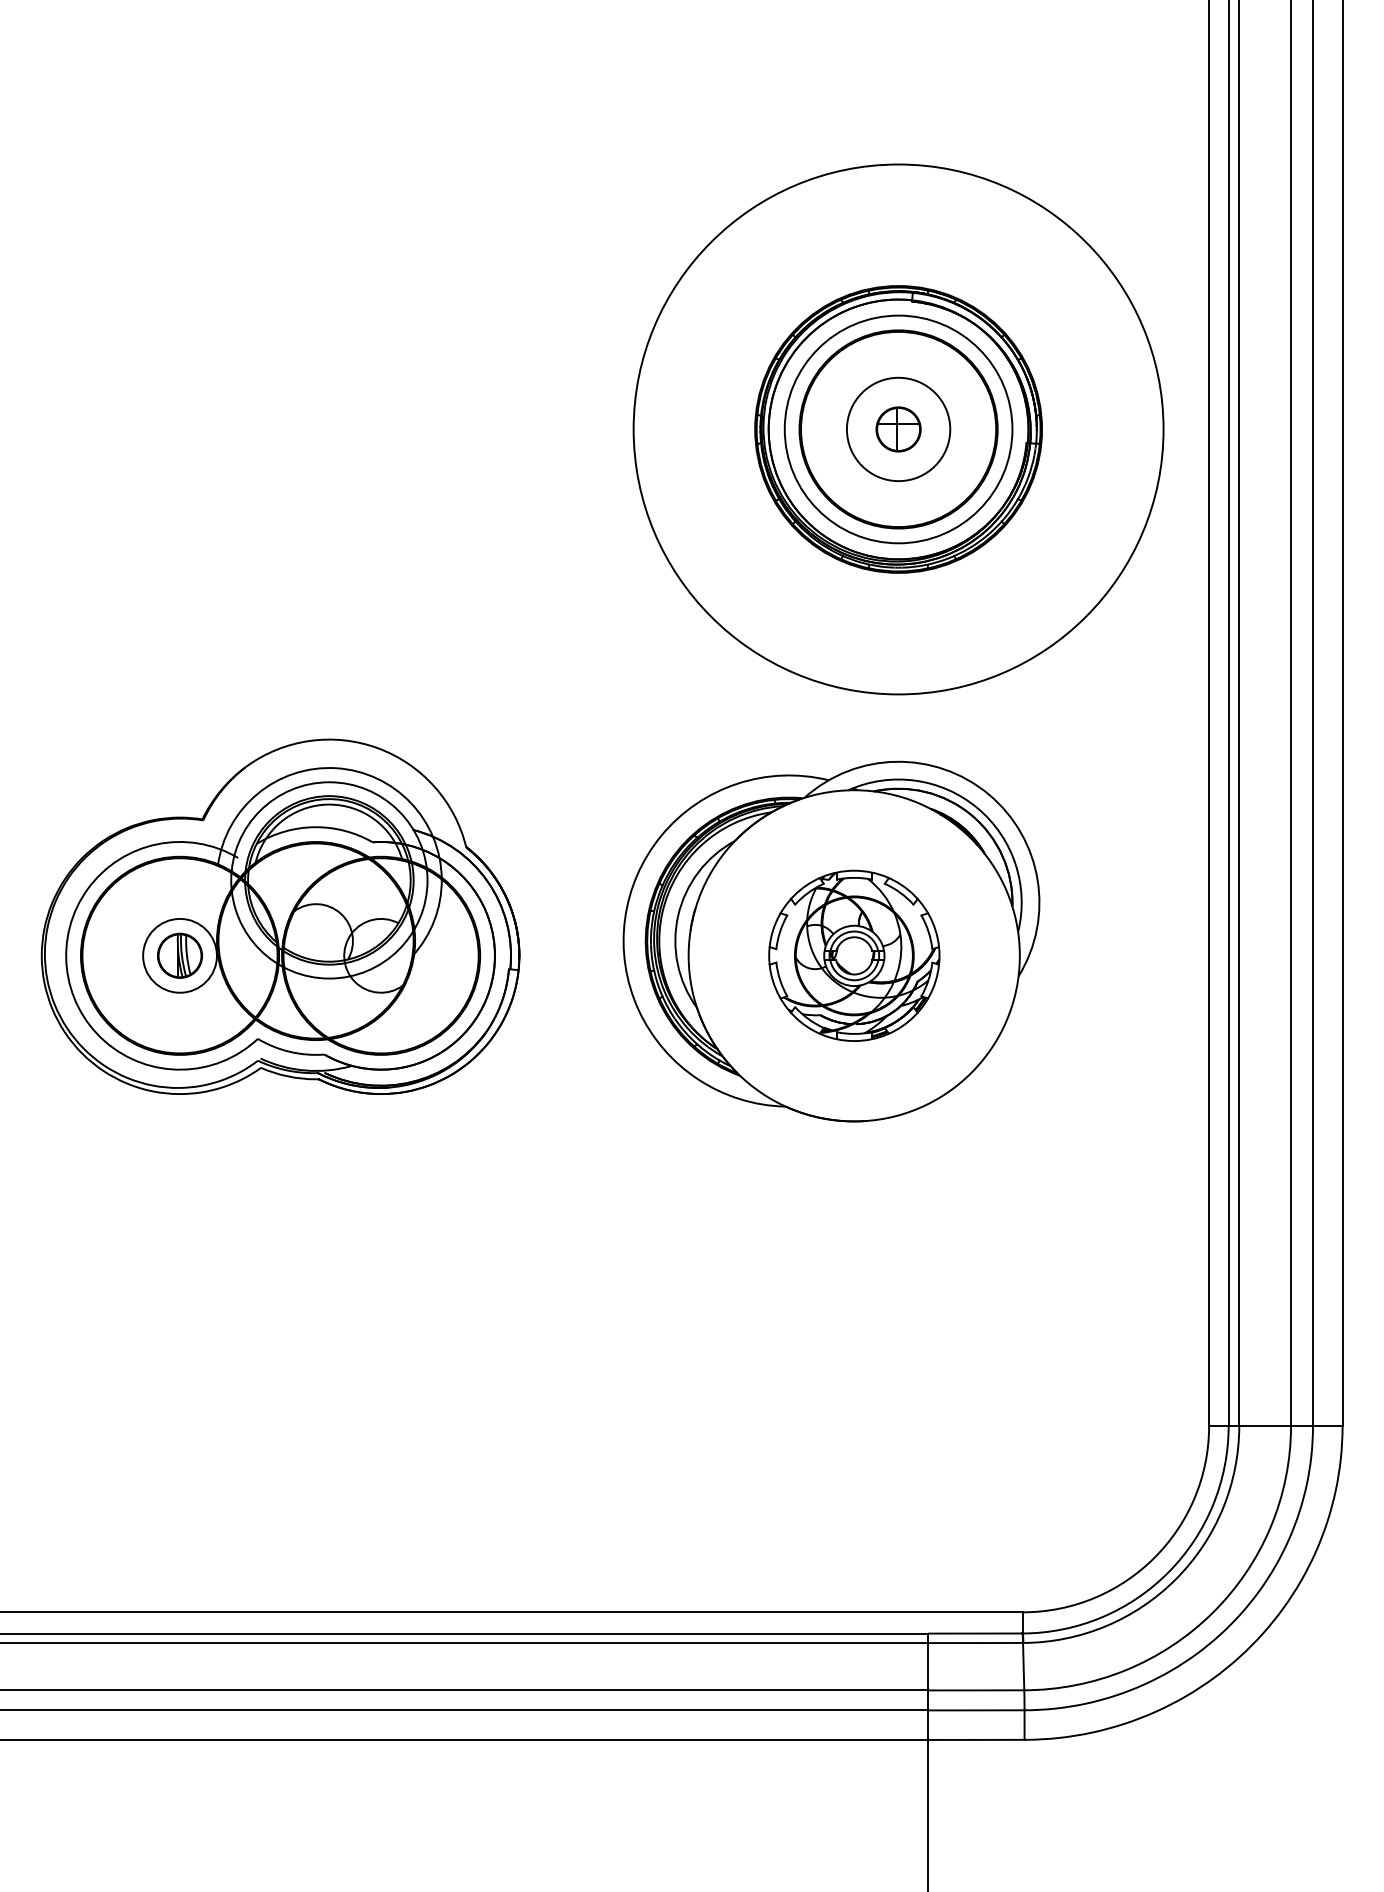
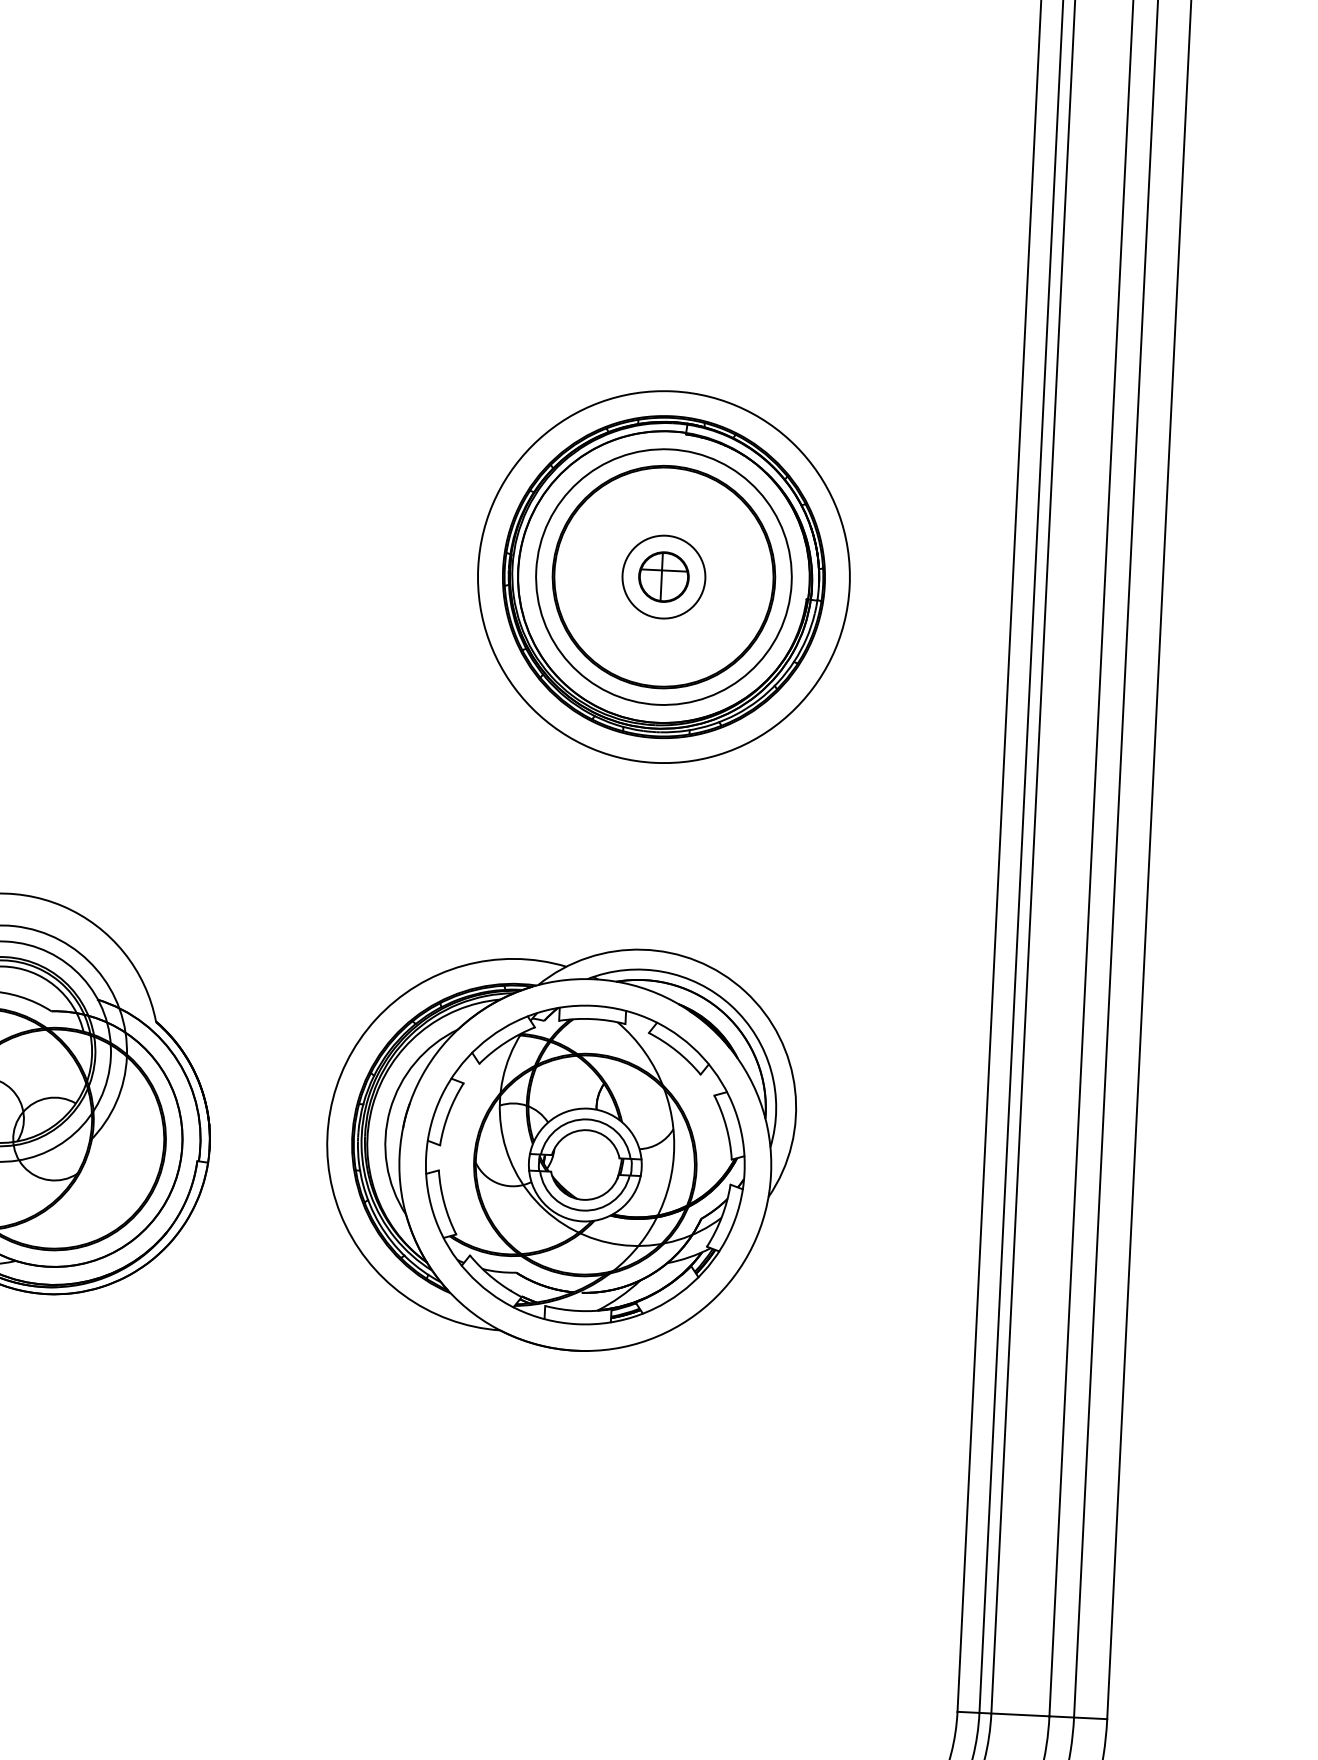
circle: (898, 429) -> (663, 577), size x0.62
circle: (898, 429) -> (663, 577), size x0.71
part: (854, 955) -> (585, 1164), size x1.67

